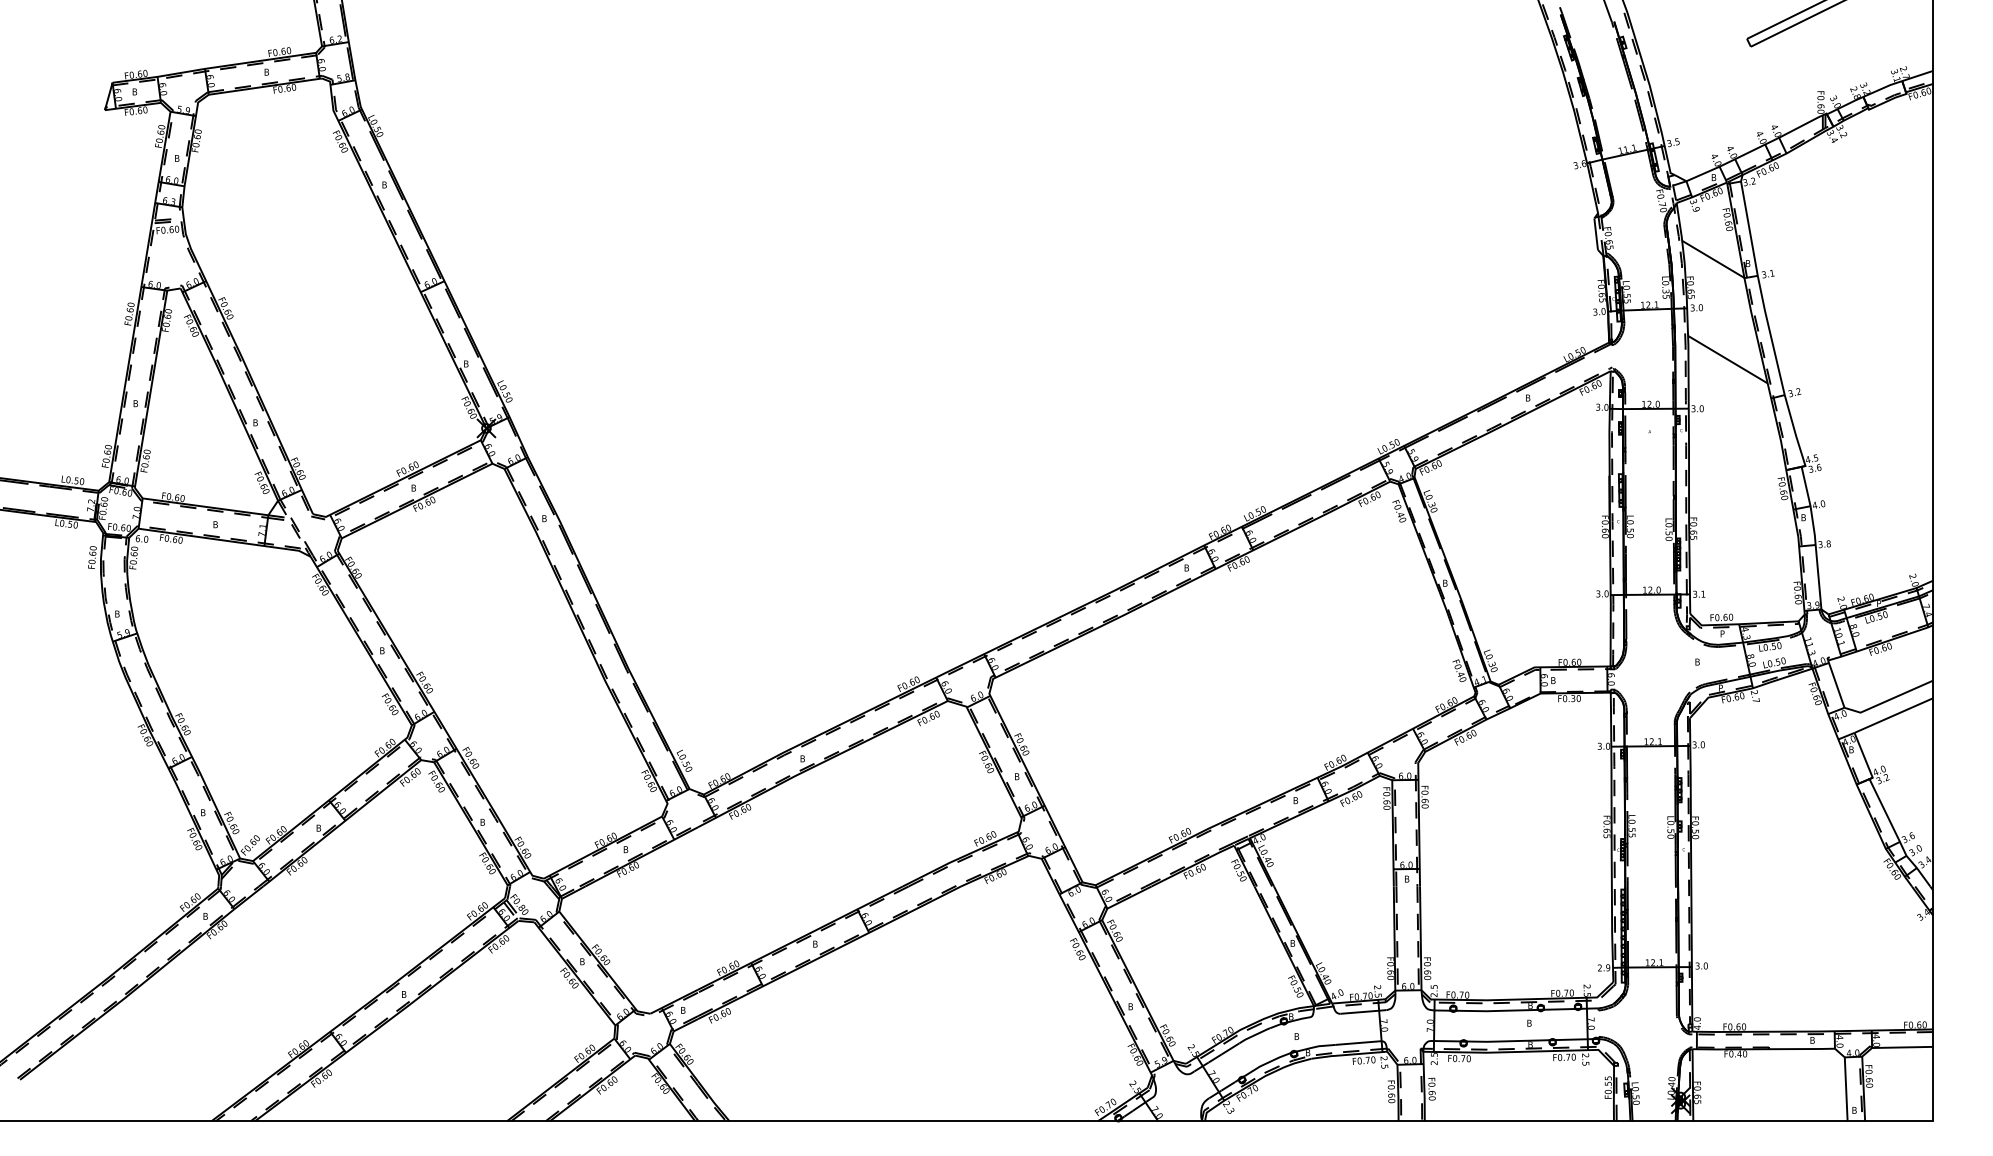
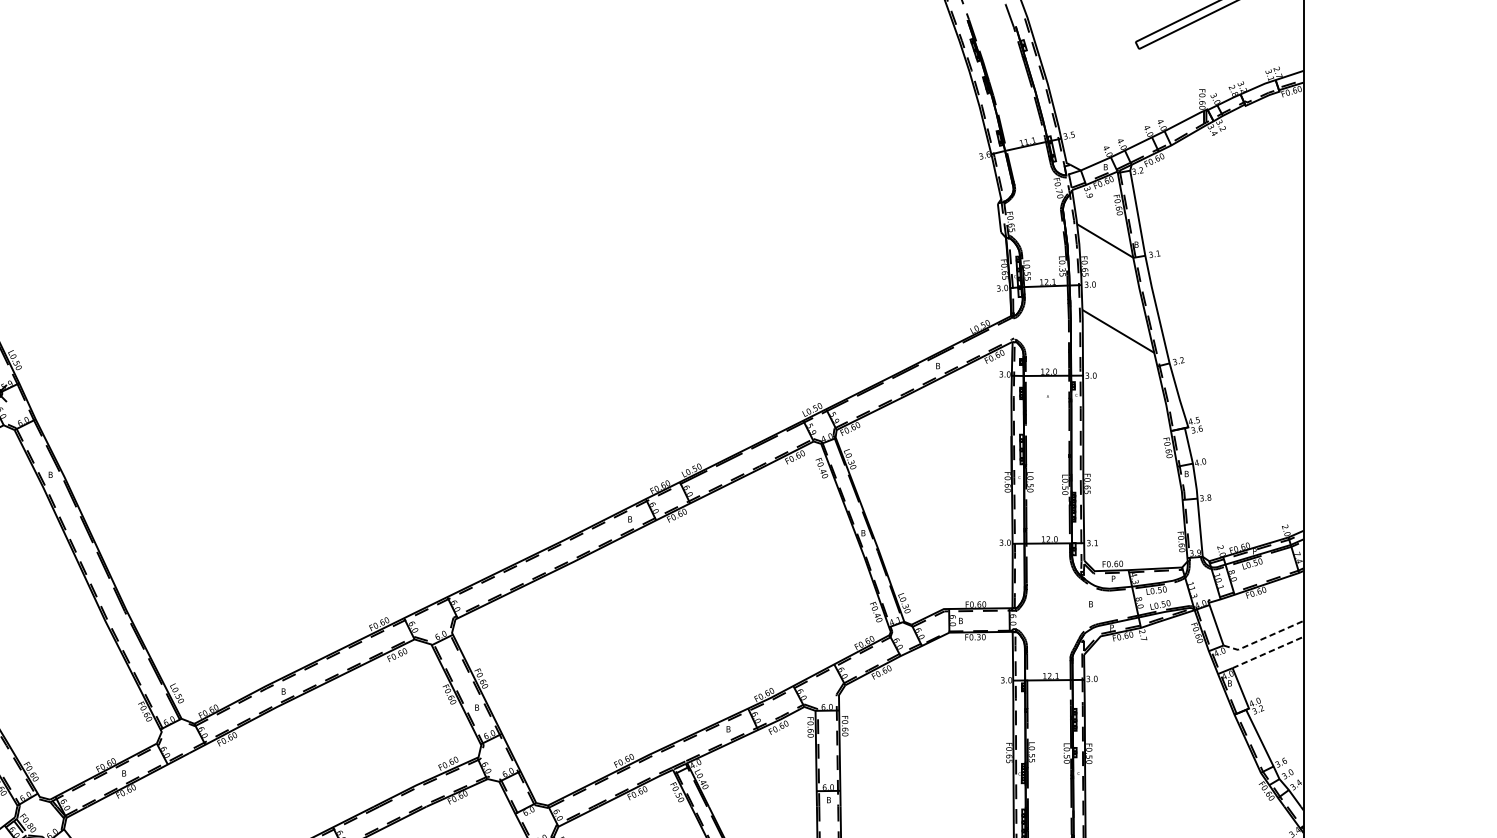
line: (1888, 700) -> (1263, 638), solid -> dashed
line: (1893, 715) -> (1267, 652), solid -> dashed

